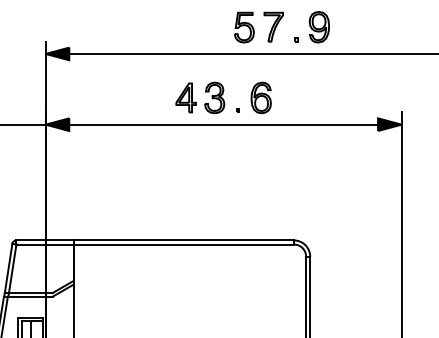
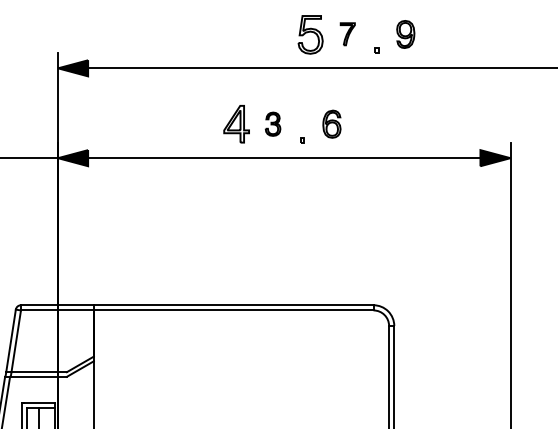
part: (273, 26) -> (347, 33), size x0.6
part: (318, 27) -> (404, 34), size x0.7
part: (214, 97) -> (272, 123), size x0.6
part: (260, 97) -> (331, 123), size x0.7

